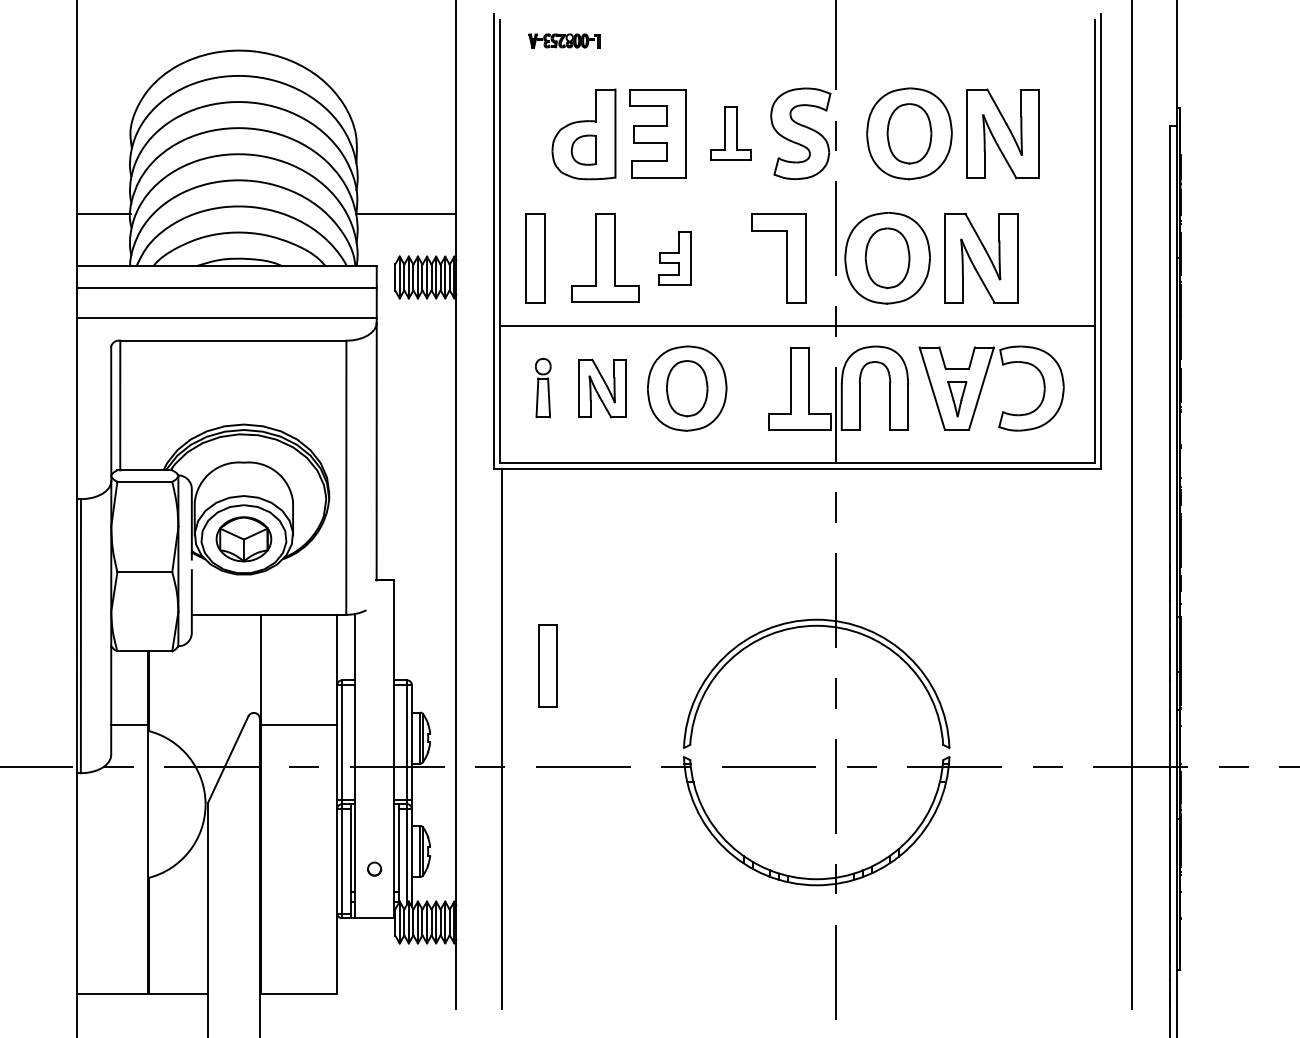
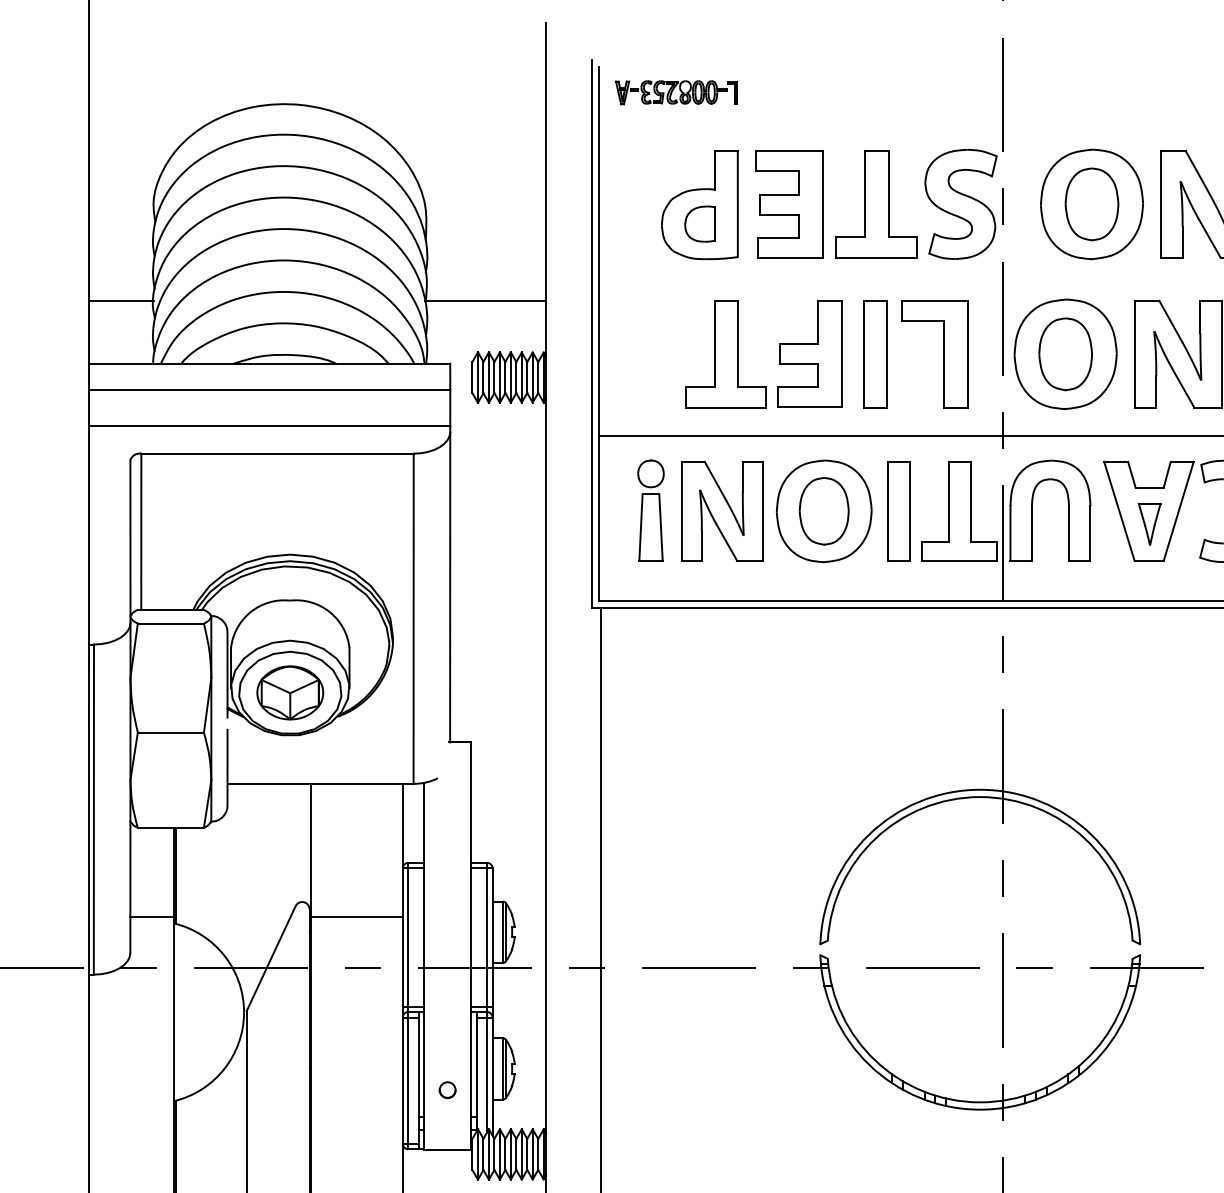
part: (564, 40) -> (676, 92), size x1.43
part: (730, 133) -> (876, 204), size x1.67
part: (674, 257) -> (808, 353), size x1.67
part: (535, 258) -> (875, 354), moved
part: (542, 387) -> (649, 510), size x1.43
part: (602, 388) -> (722, 511), size x1.43
part: (547, 665) -> (898, 511), moved

